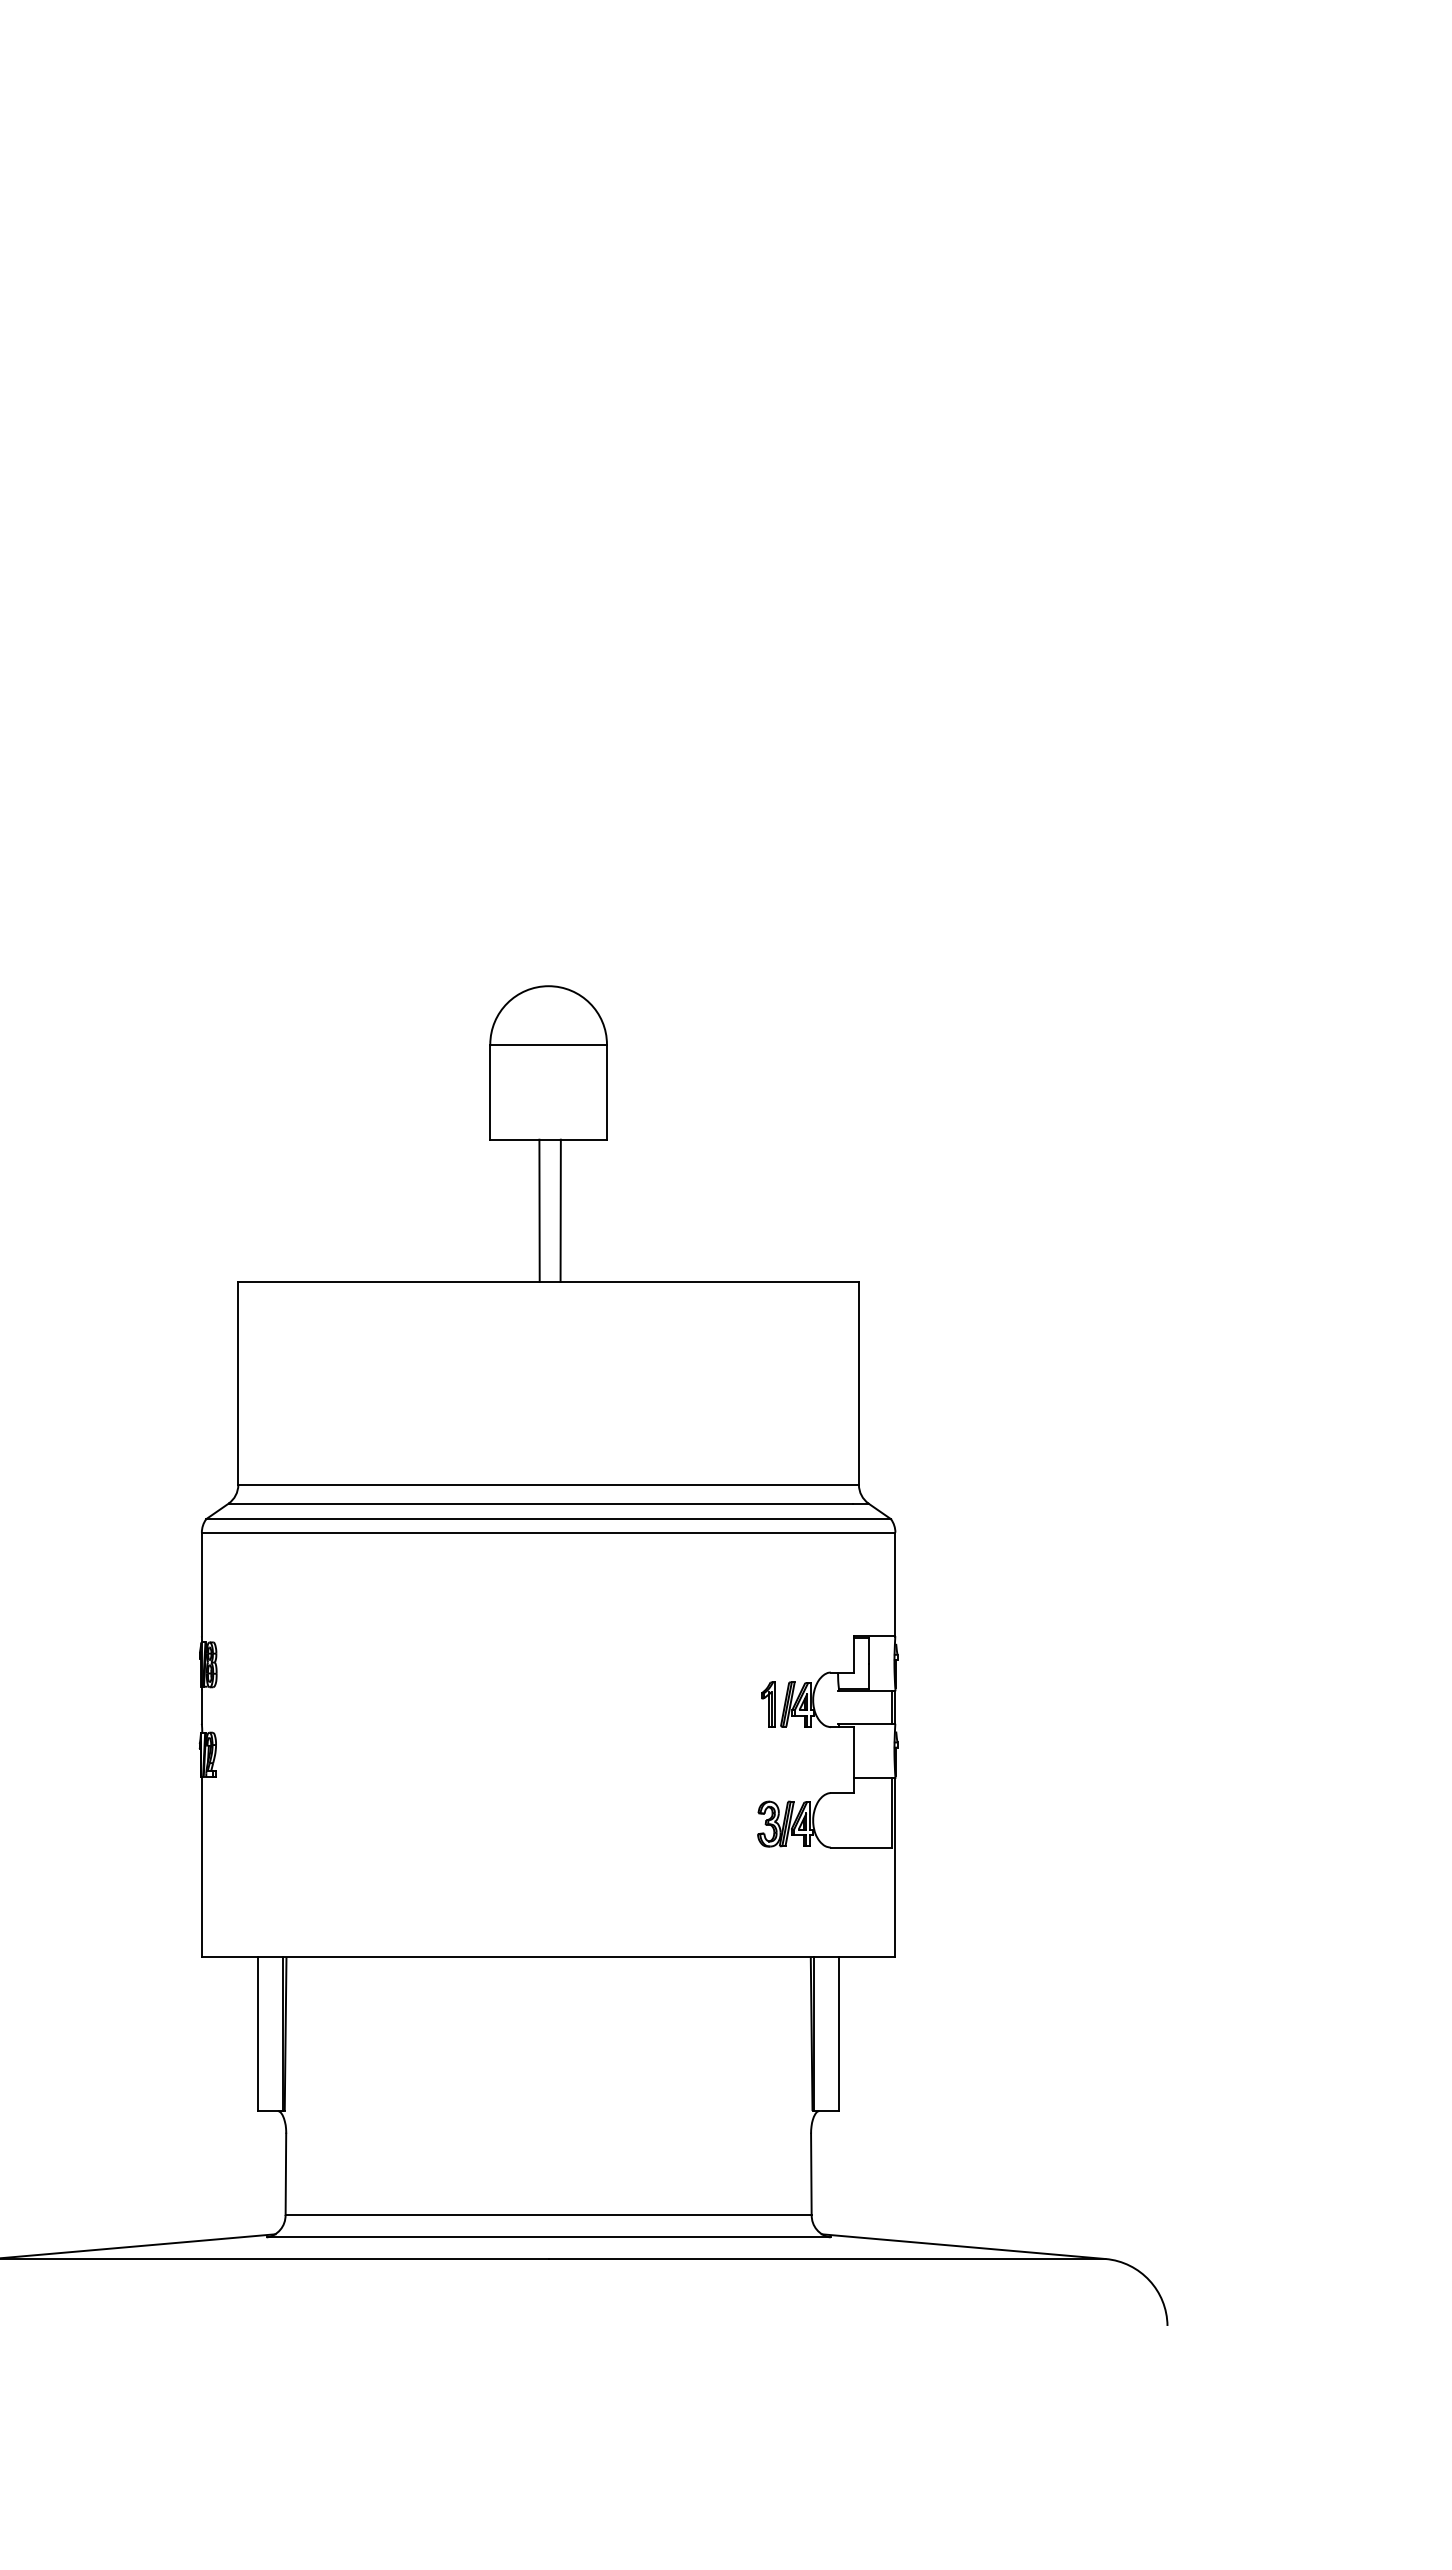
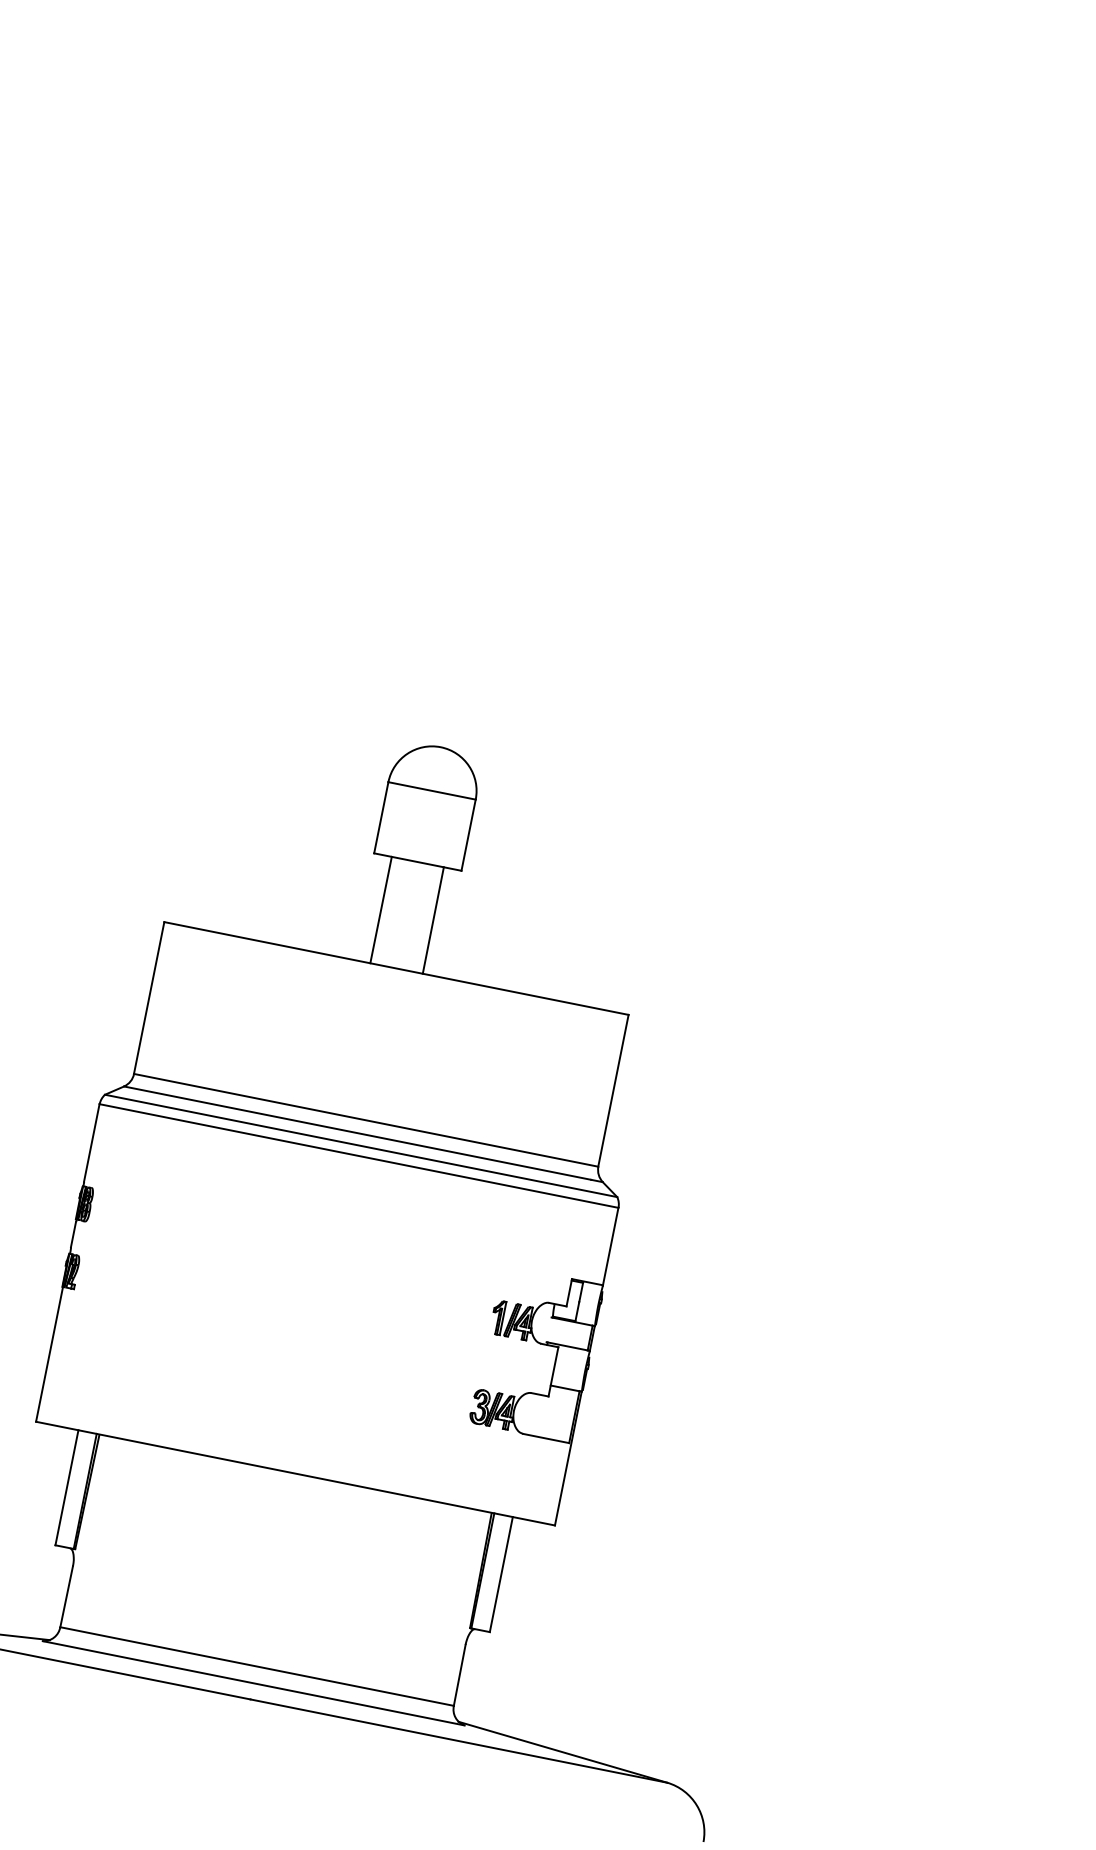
line: (539, 1210) -> (433, 920), moved
line: (560, 1210) -> (380, 909), moved

